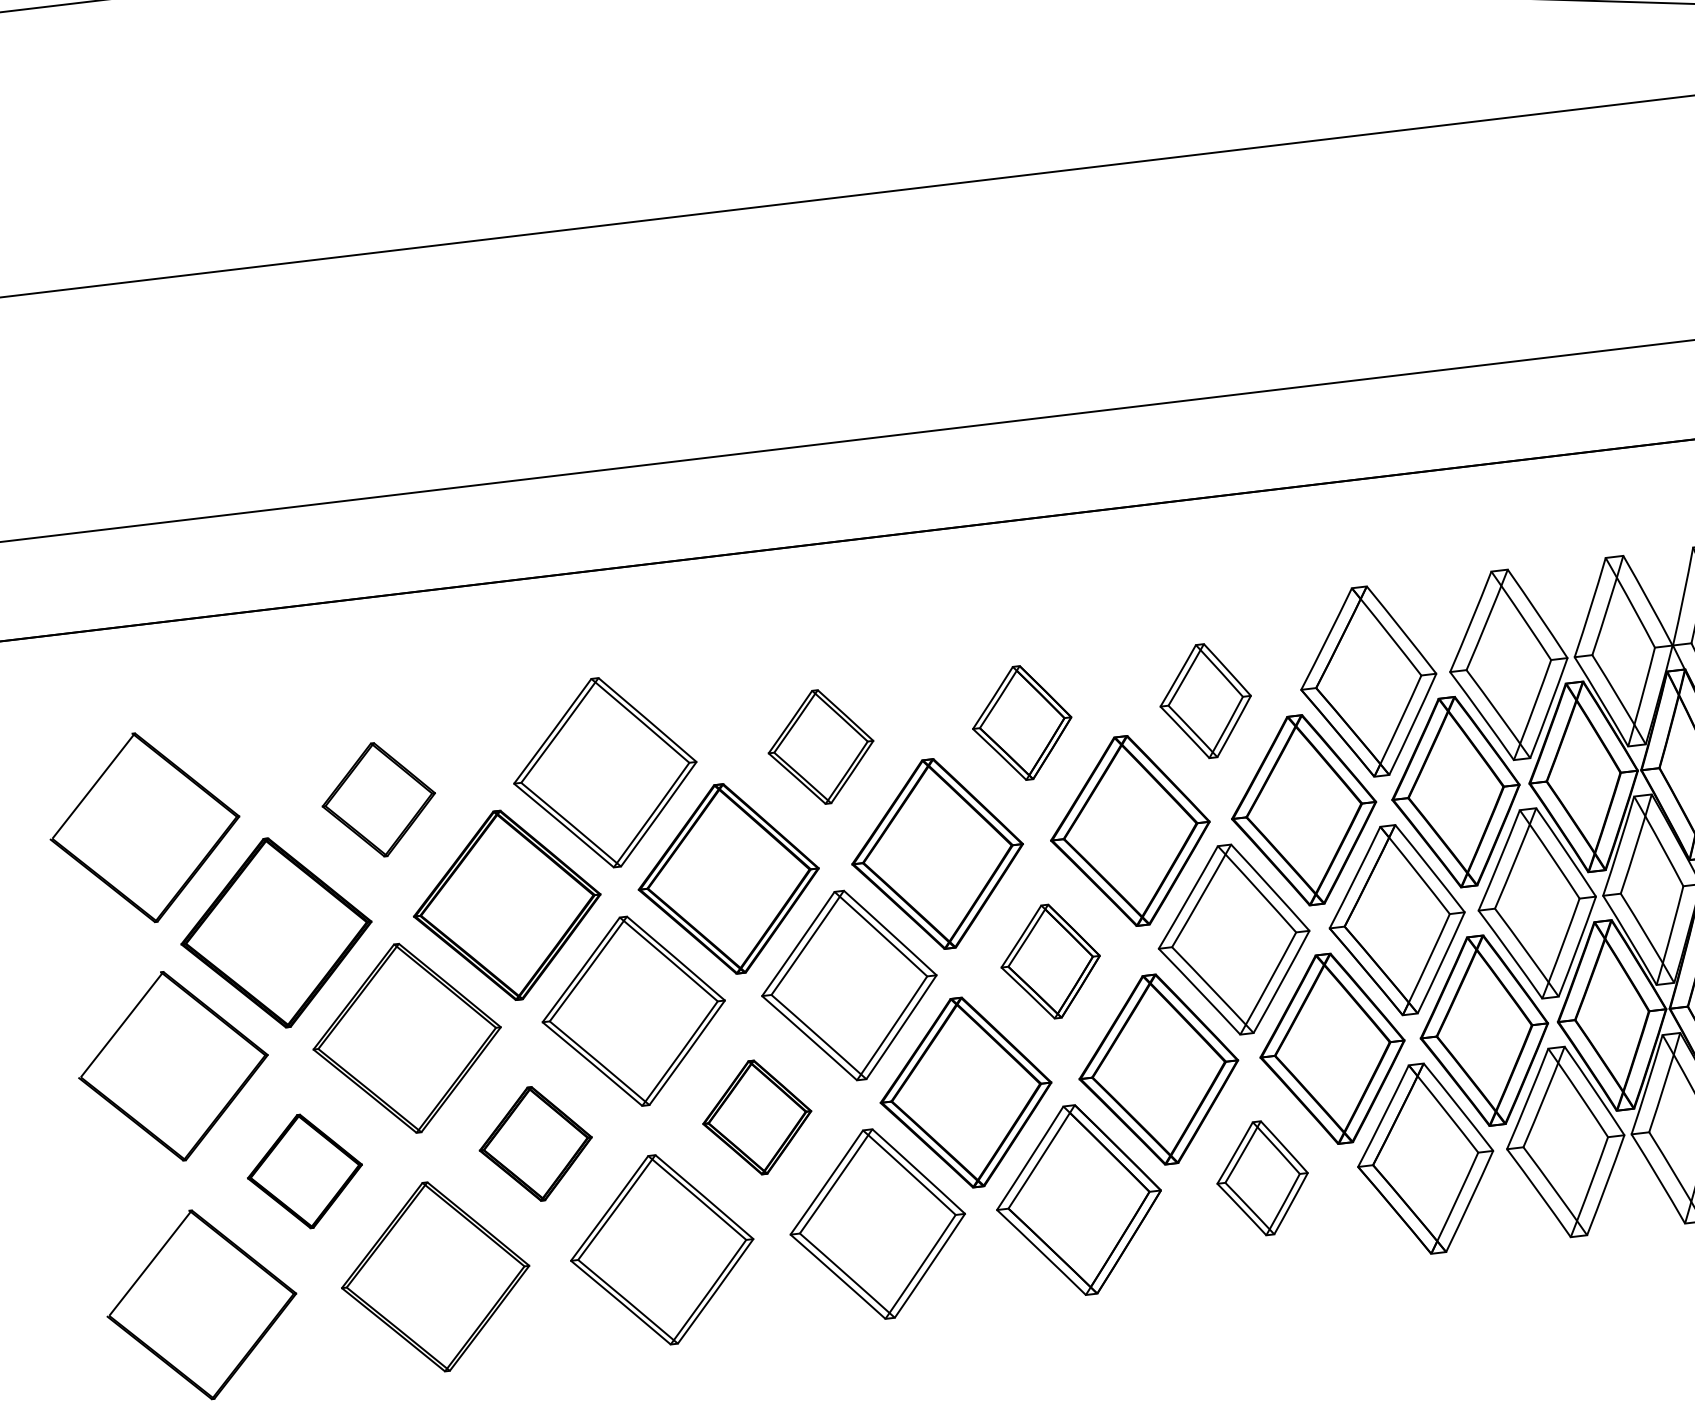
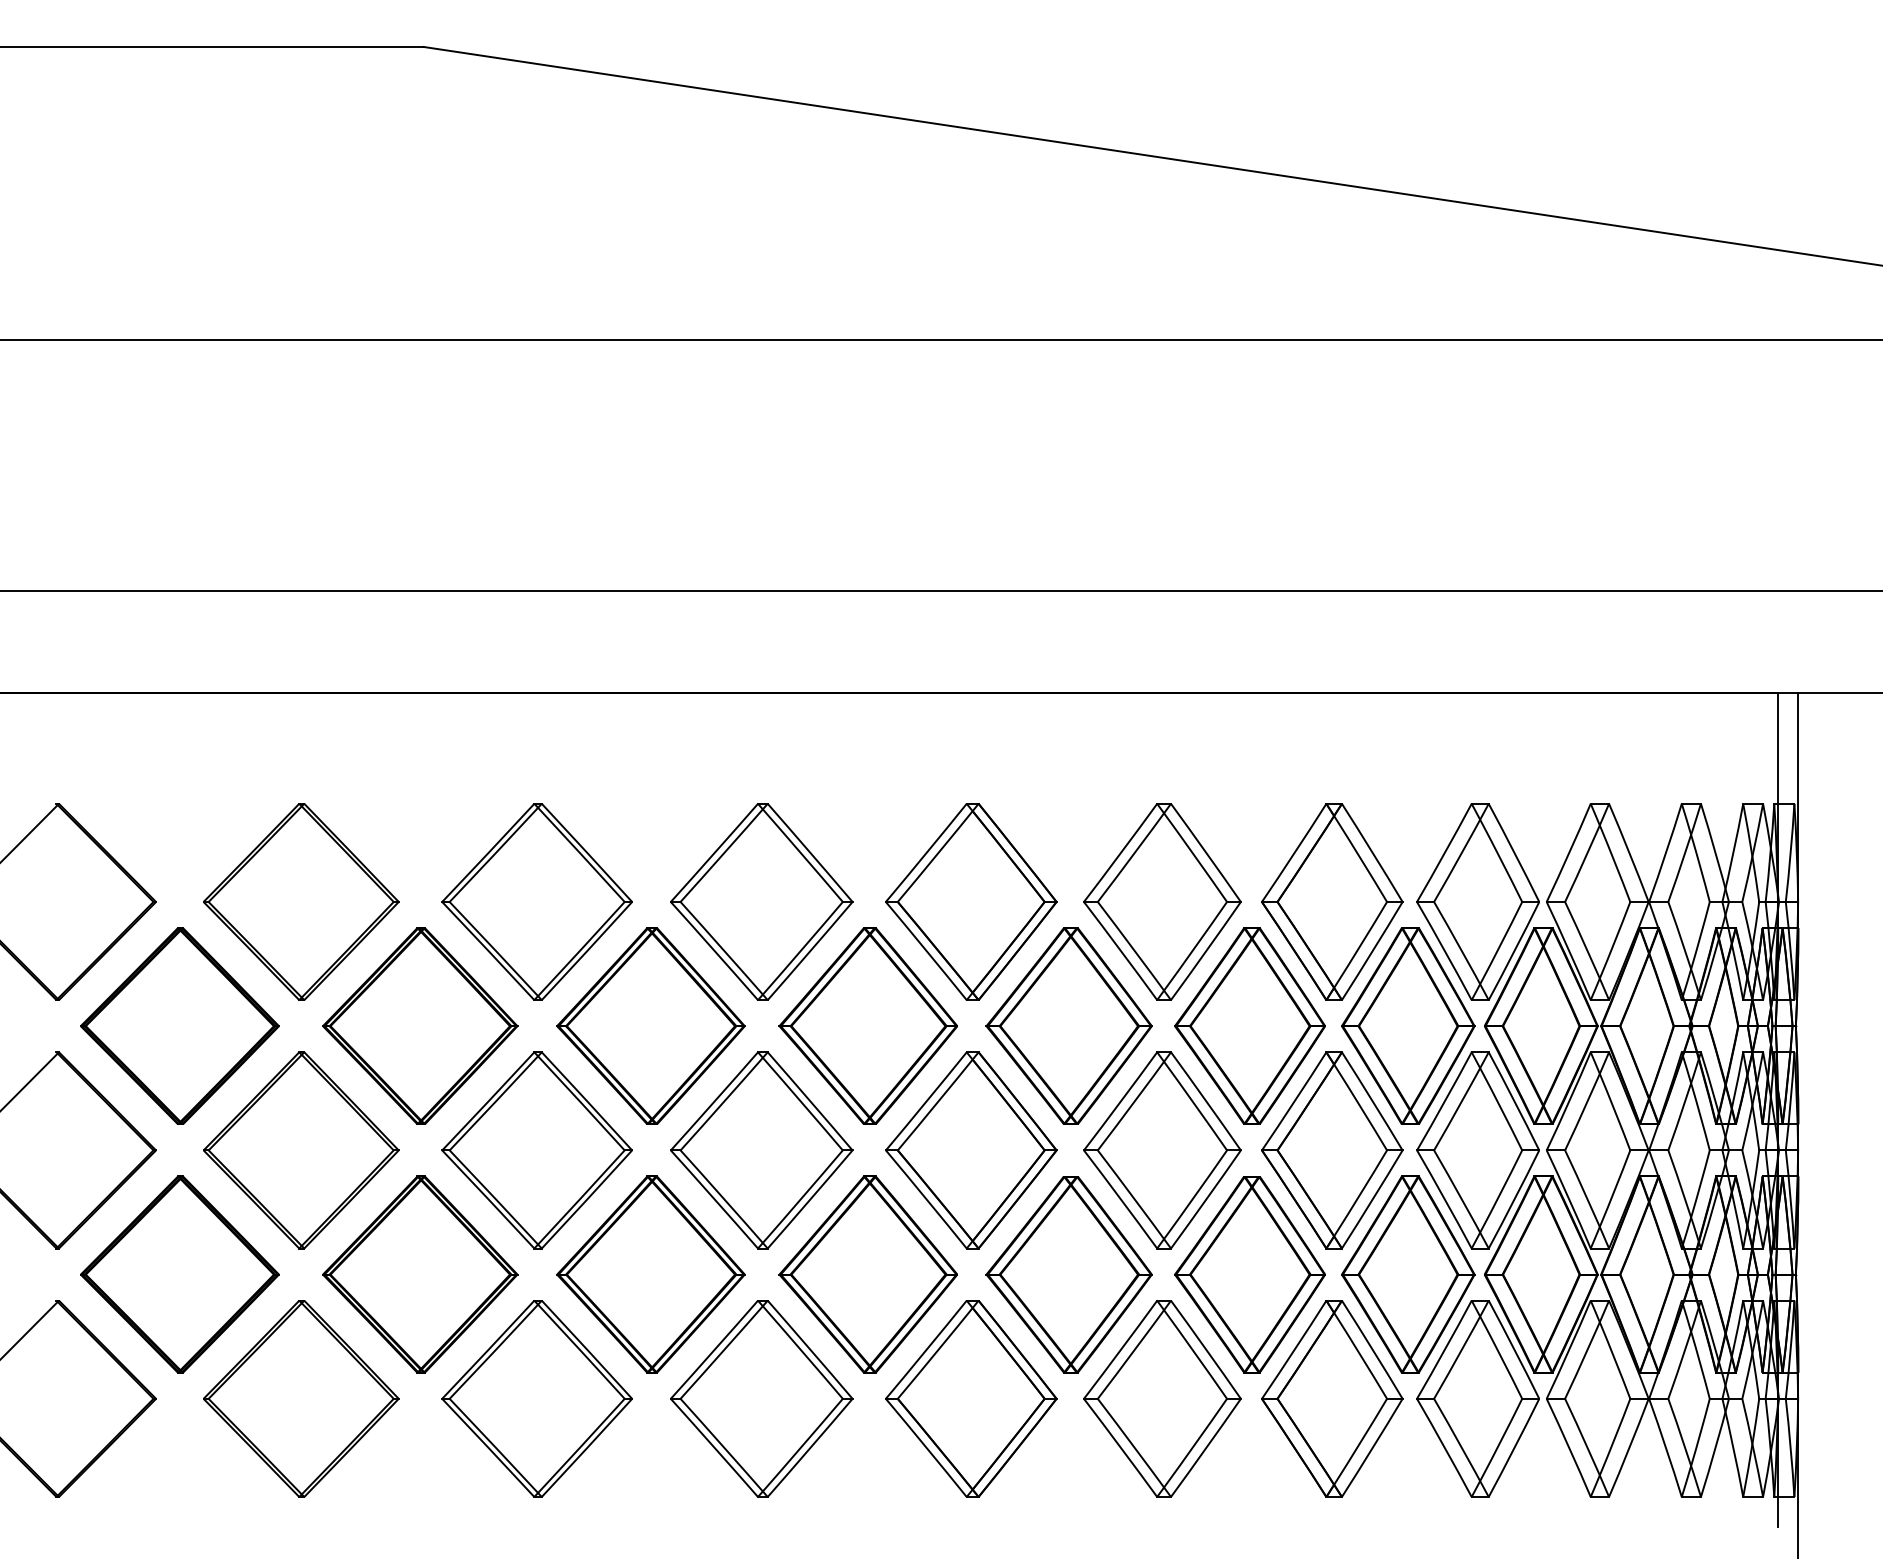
part: (1205, 700) -> (1162, 901), size x1.67
part: (1022, 722) -> (971, 901), size x1.67
part: (820, 746) -> (761, 901), size x1.67
part: (378, 799) -> (301, 901), size x1.67
part: (1050, 961) -> (971, 1150), size x1.67
part: (756, 1117) -> (650, 1274), size x1.67
part: (535, 1143) -> (420, 1274), size x1.67
part: (304, 1171) -> (179, 1274), size x1.67
part: (1262, 1178) -> (1162, 1398), size x1.67

